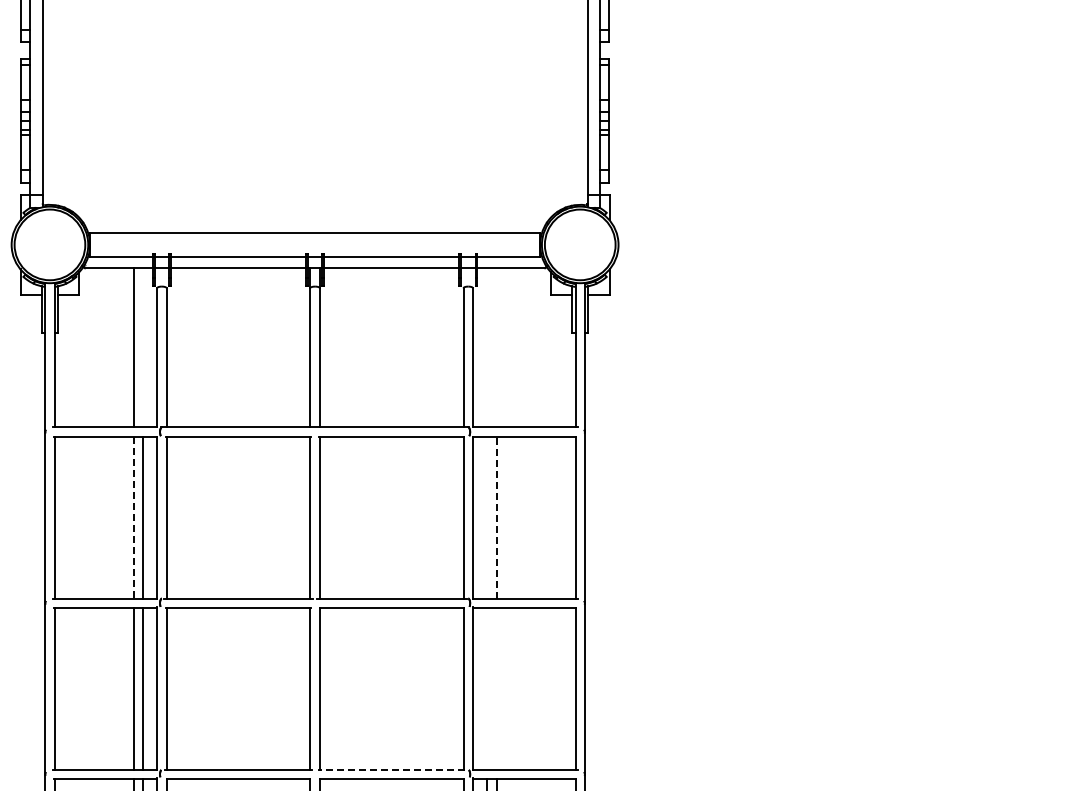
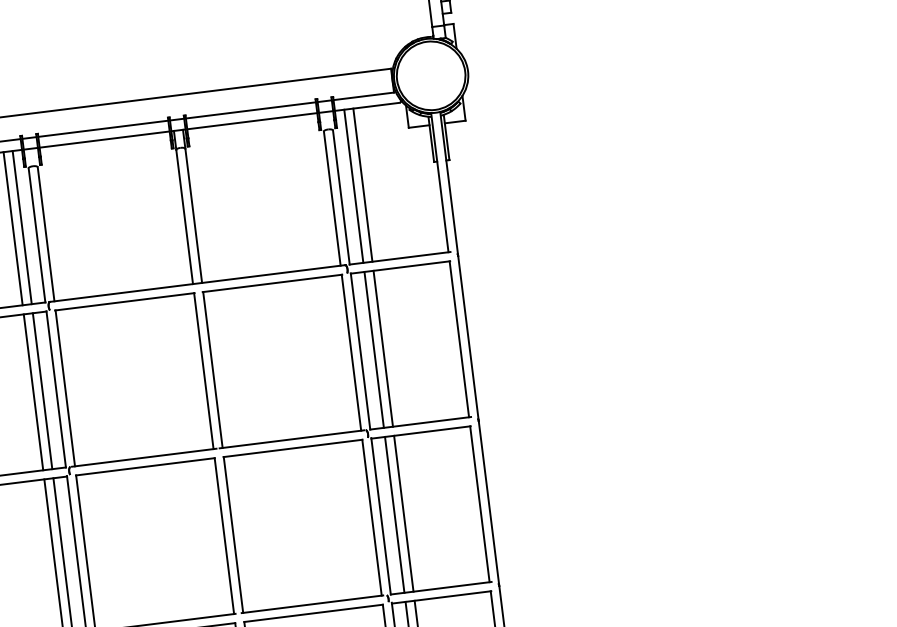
line: (143, 347) -> (22, 227), added
line: (487, 347) -> (354, 185), added
line: (496, 347) -> (362, 184), added
line: (133, 517) -> (33, 392), dashed -> solid
line: (487, 517) -> (374, 349), added
line: (496, 517) -> (383, 348), dashed -> solid
line: (487, 688) -> (395, 514), added
line: (496, 688) -> (403, 513), added
line: (391, 769) -> (312, 604), dashed -> solid

